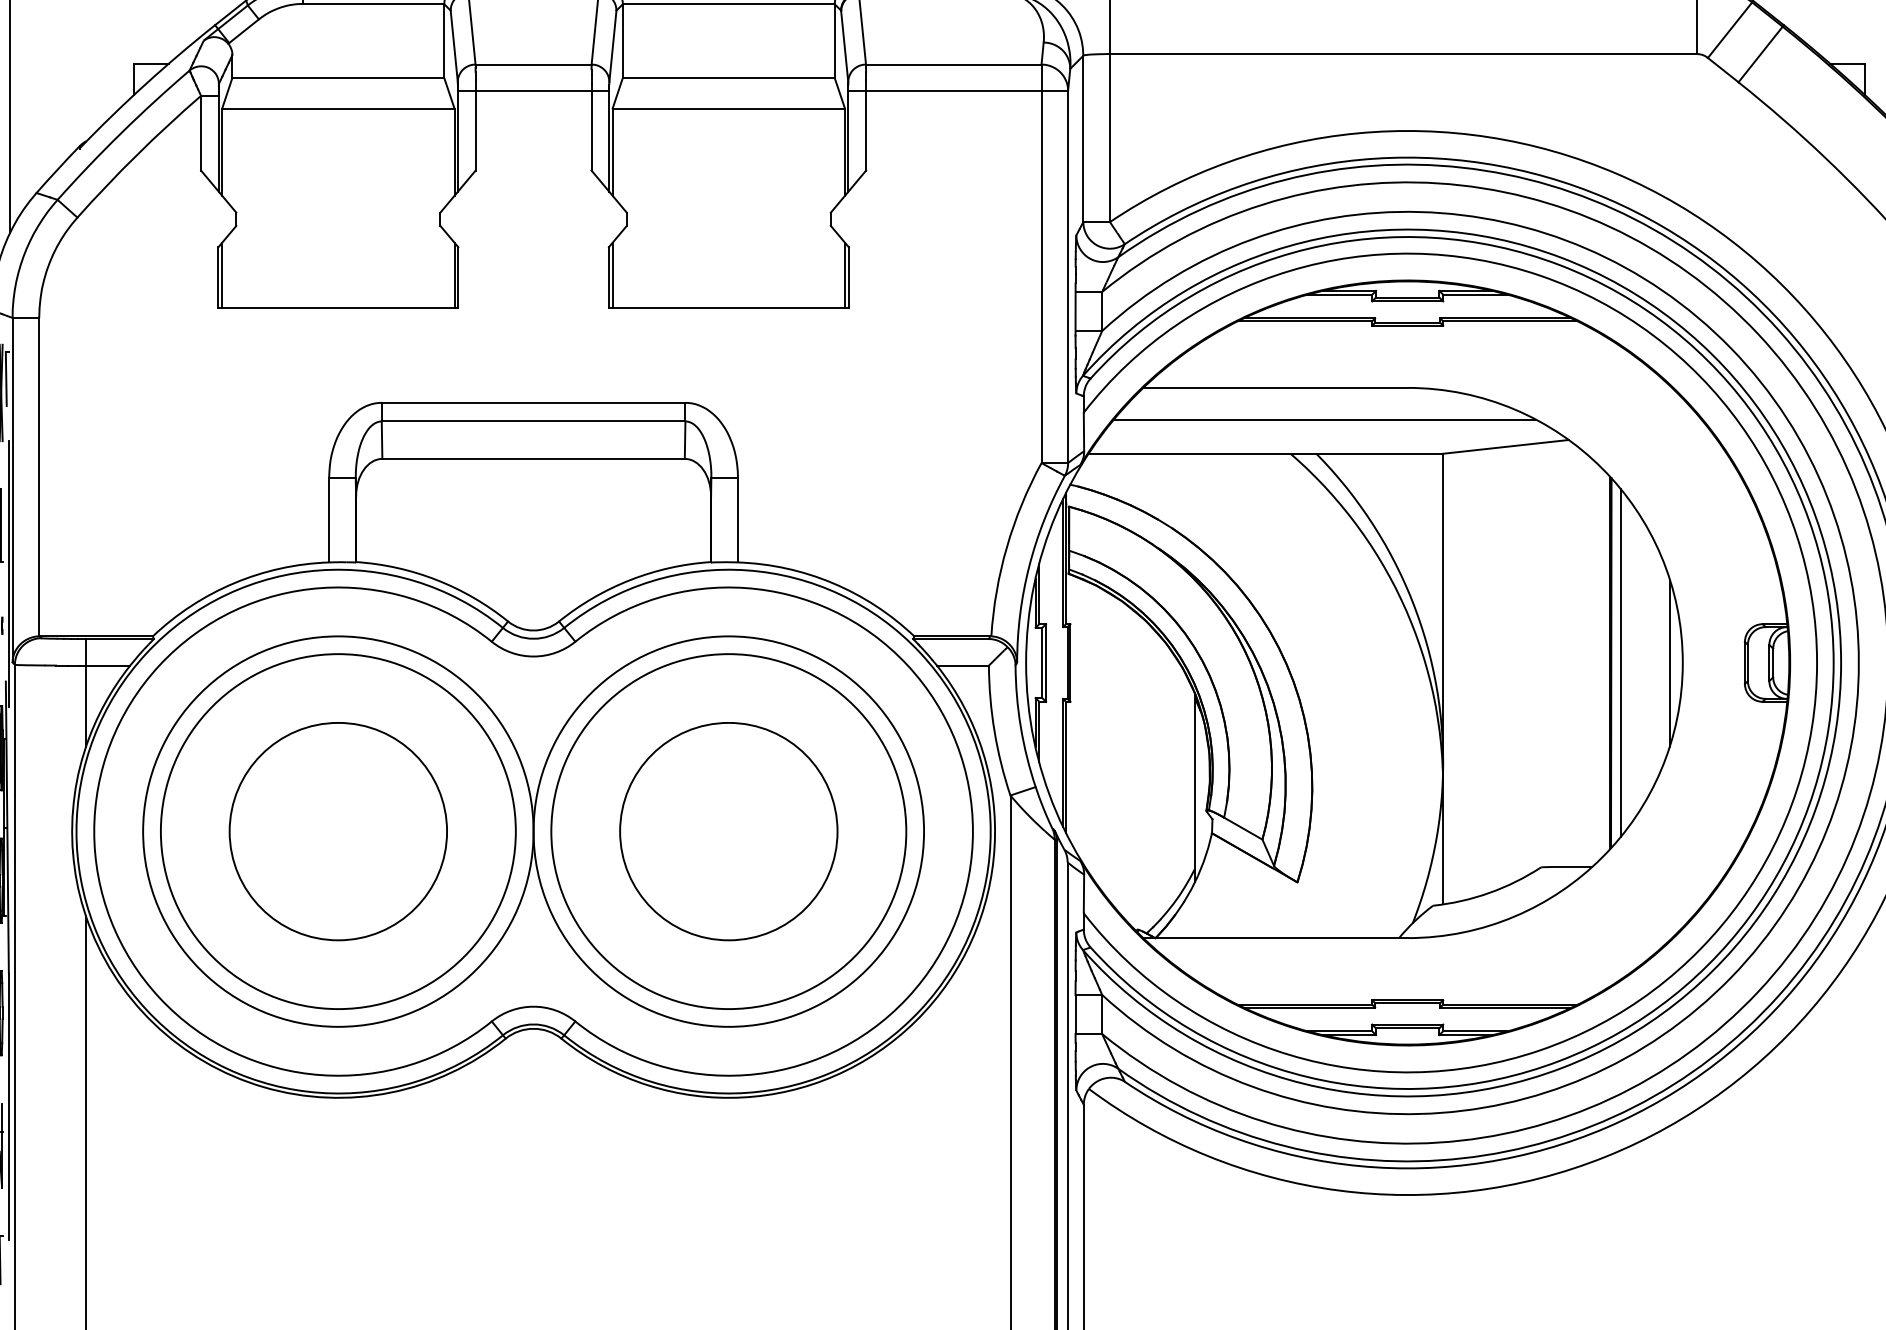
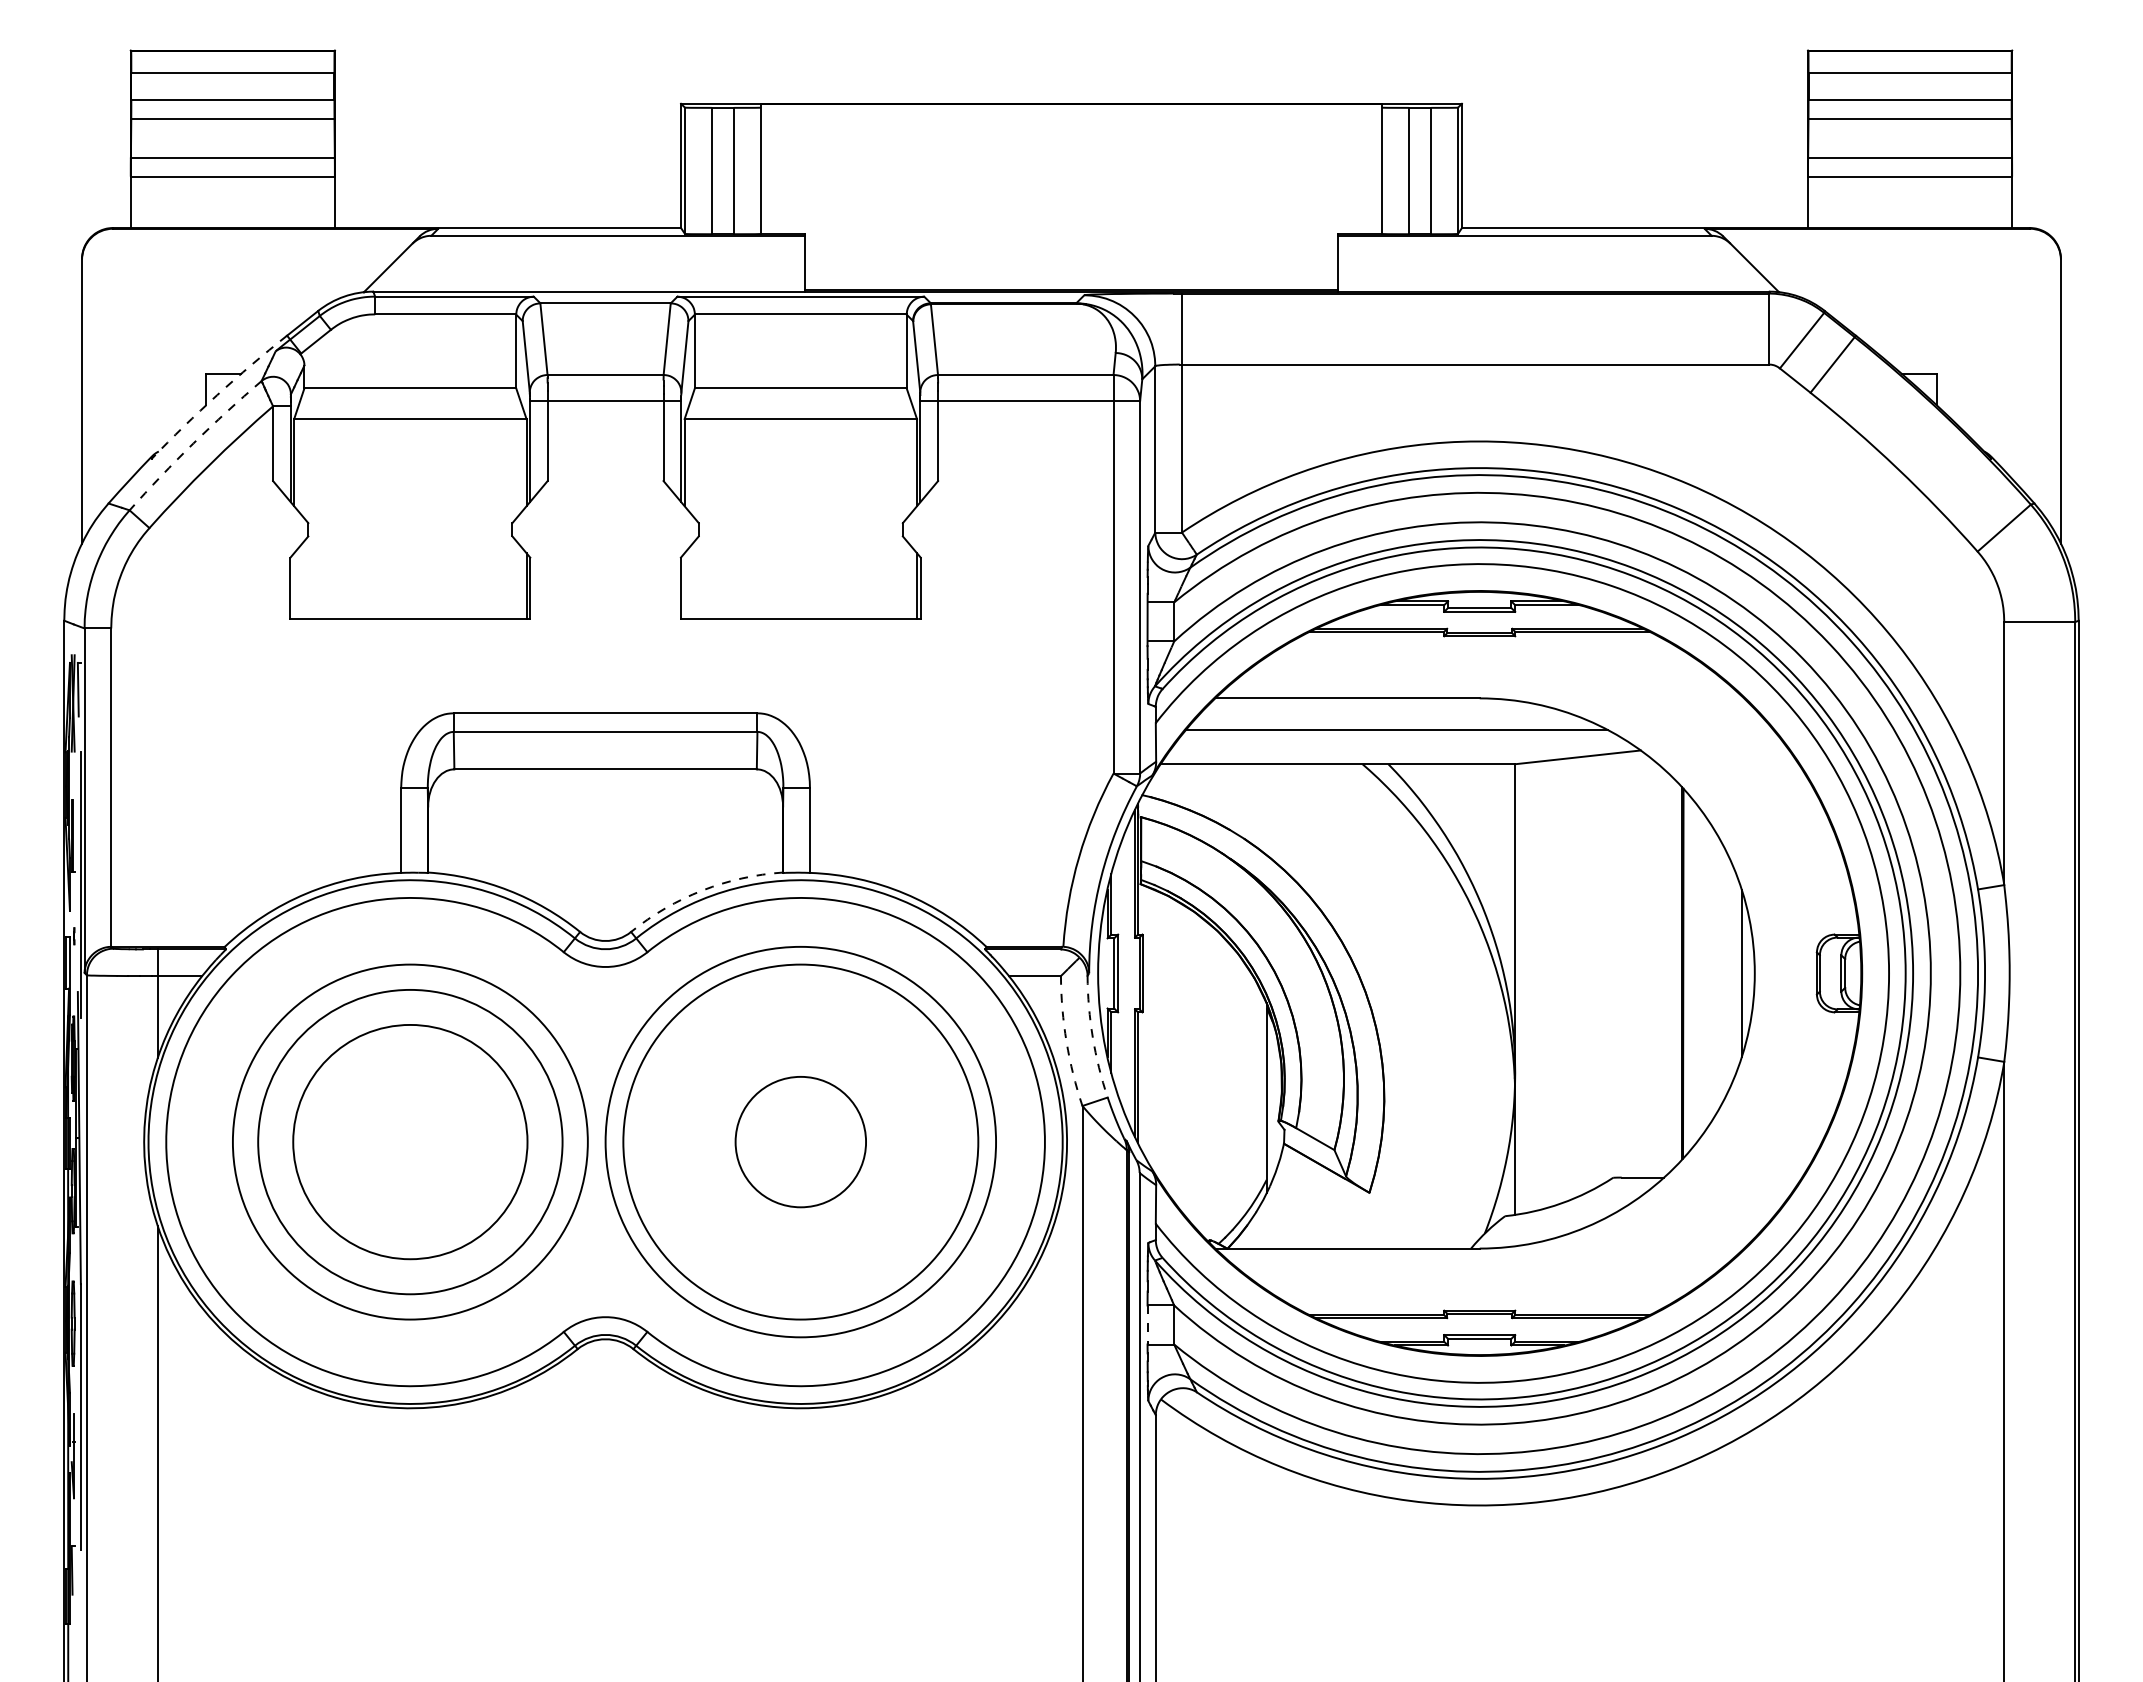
arc: (145, 85) -> (217, 395), solid -> dashed
arc: (121, 133) -> (193, 443), solid -> dashed
line: (222, 275) -> (294, 585), removed
line: (612, 275) -> (684, 585), removed
arc: (630, 580) -> (702, 890), solid -> dashed
line: (1620, 663) -> (1692, 973), removed
arc: (1020, 727) -> (1092, 1037), solid -> dashed
arc: (994, 731) -> (1066, 1041), solid -> dashed
circle: (338, 831) -> (410, 1141), size x0.6
circle: (338, 831) -> (410, 1141), size x1.4
circle: (728, 831) -> (800, 1141), size x0.6
line: (1075, 1014) -> (1147, 1324), solid -> dashed

